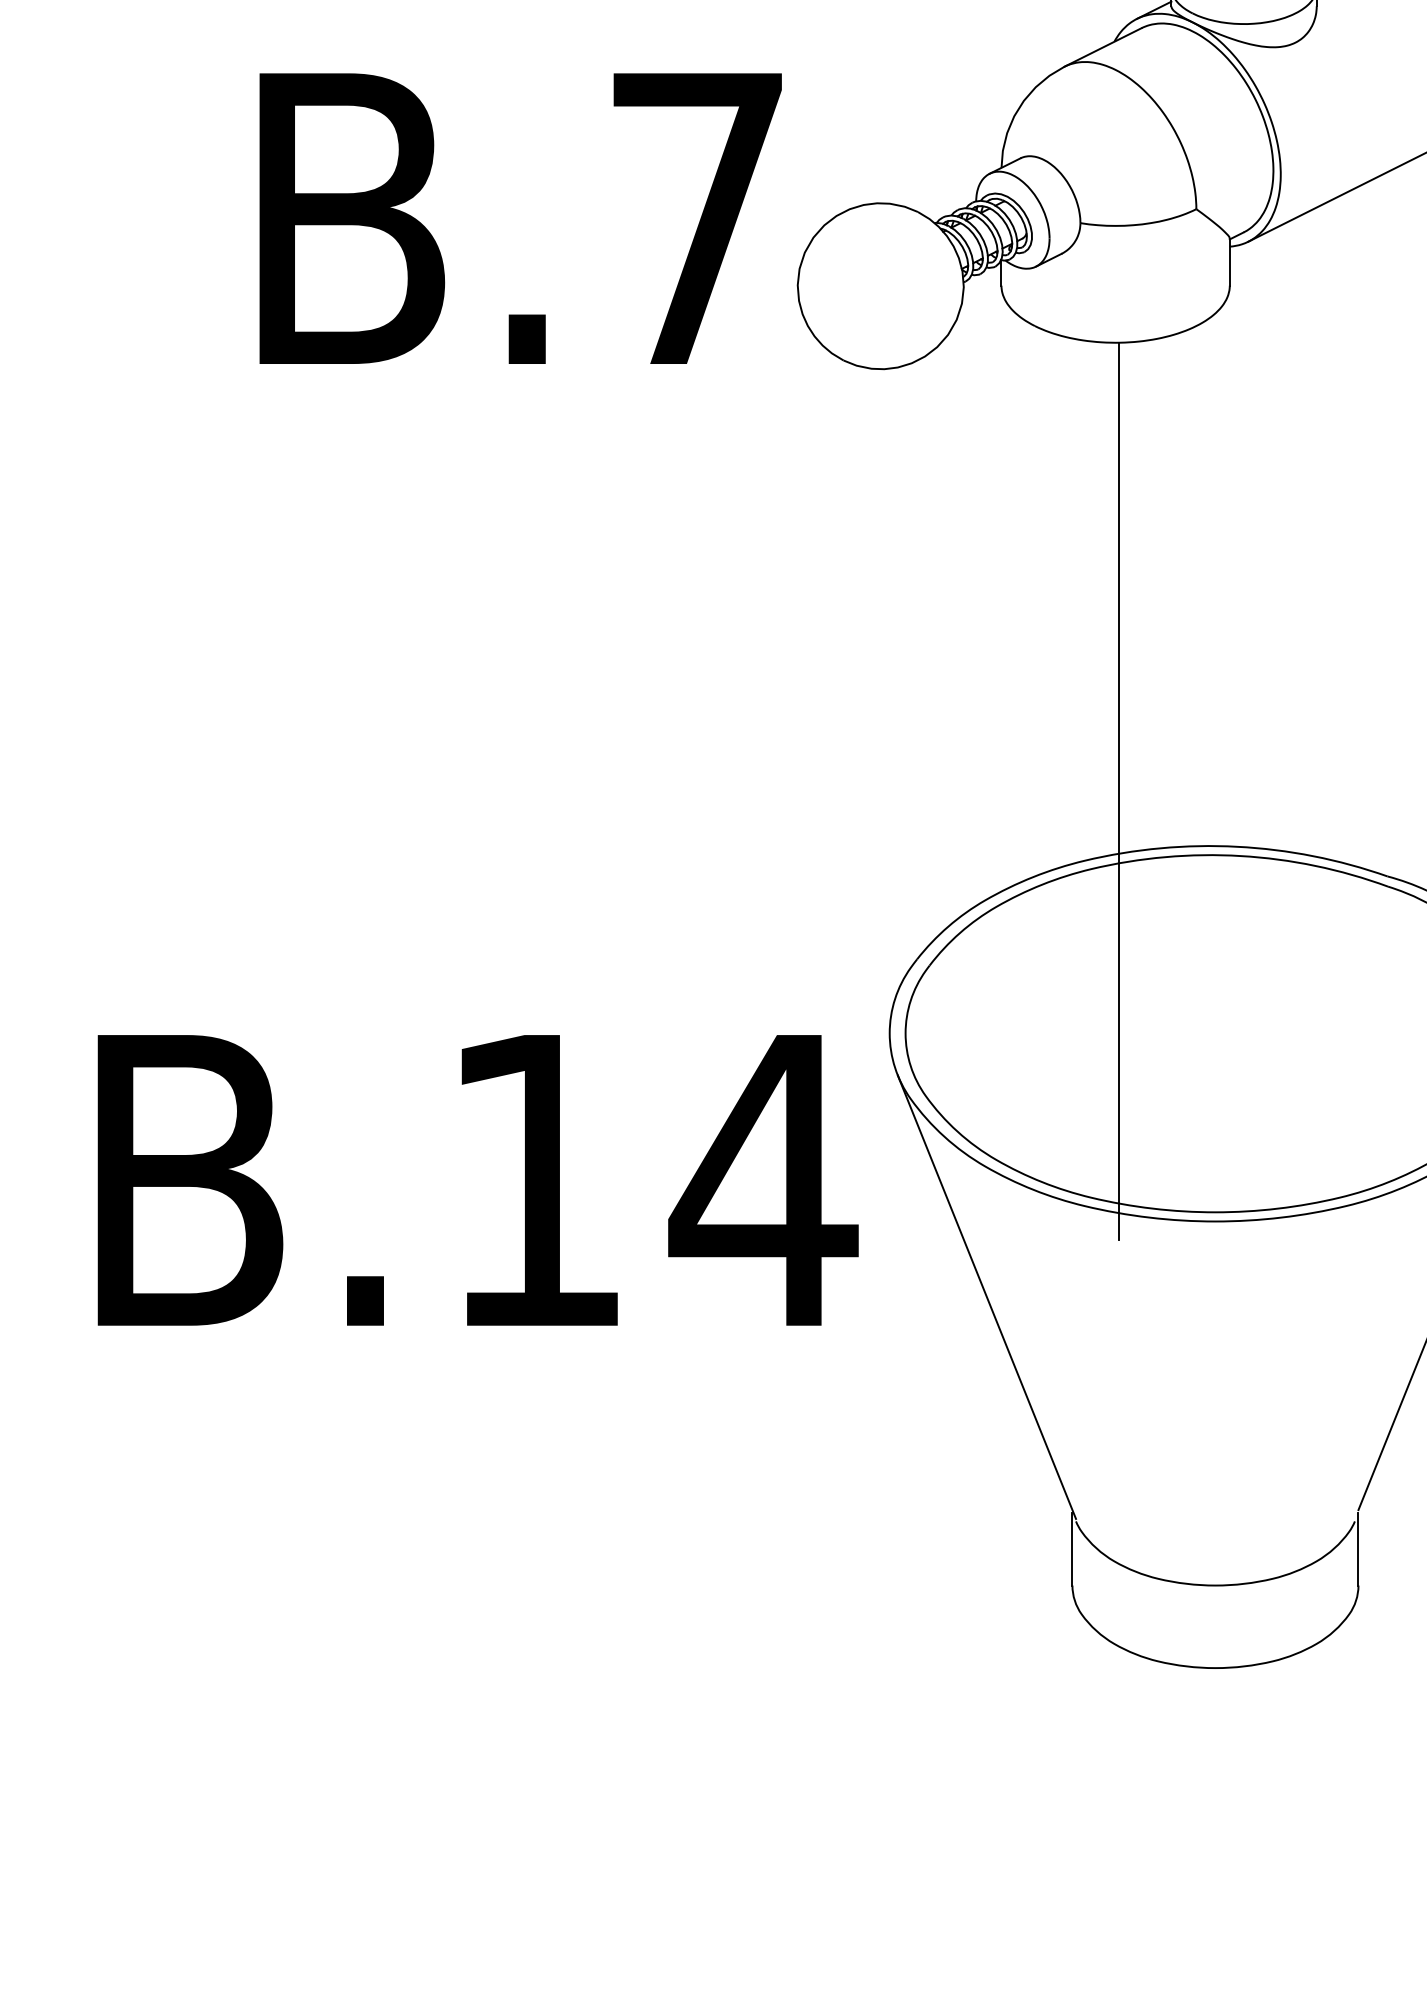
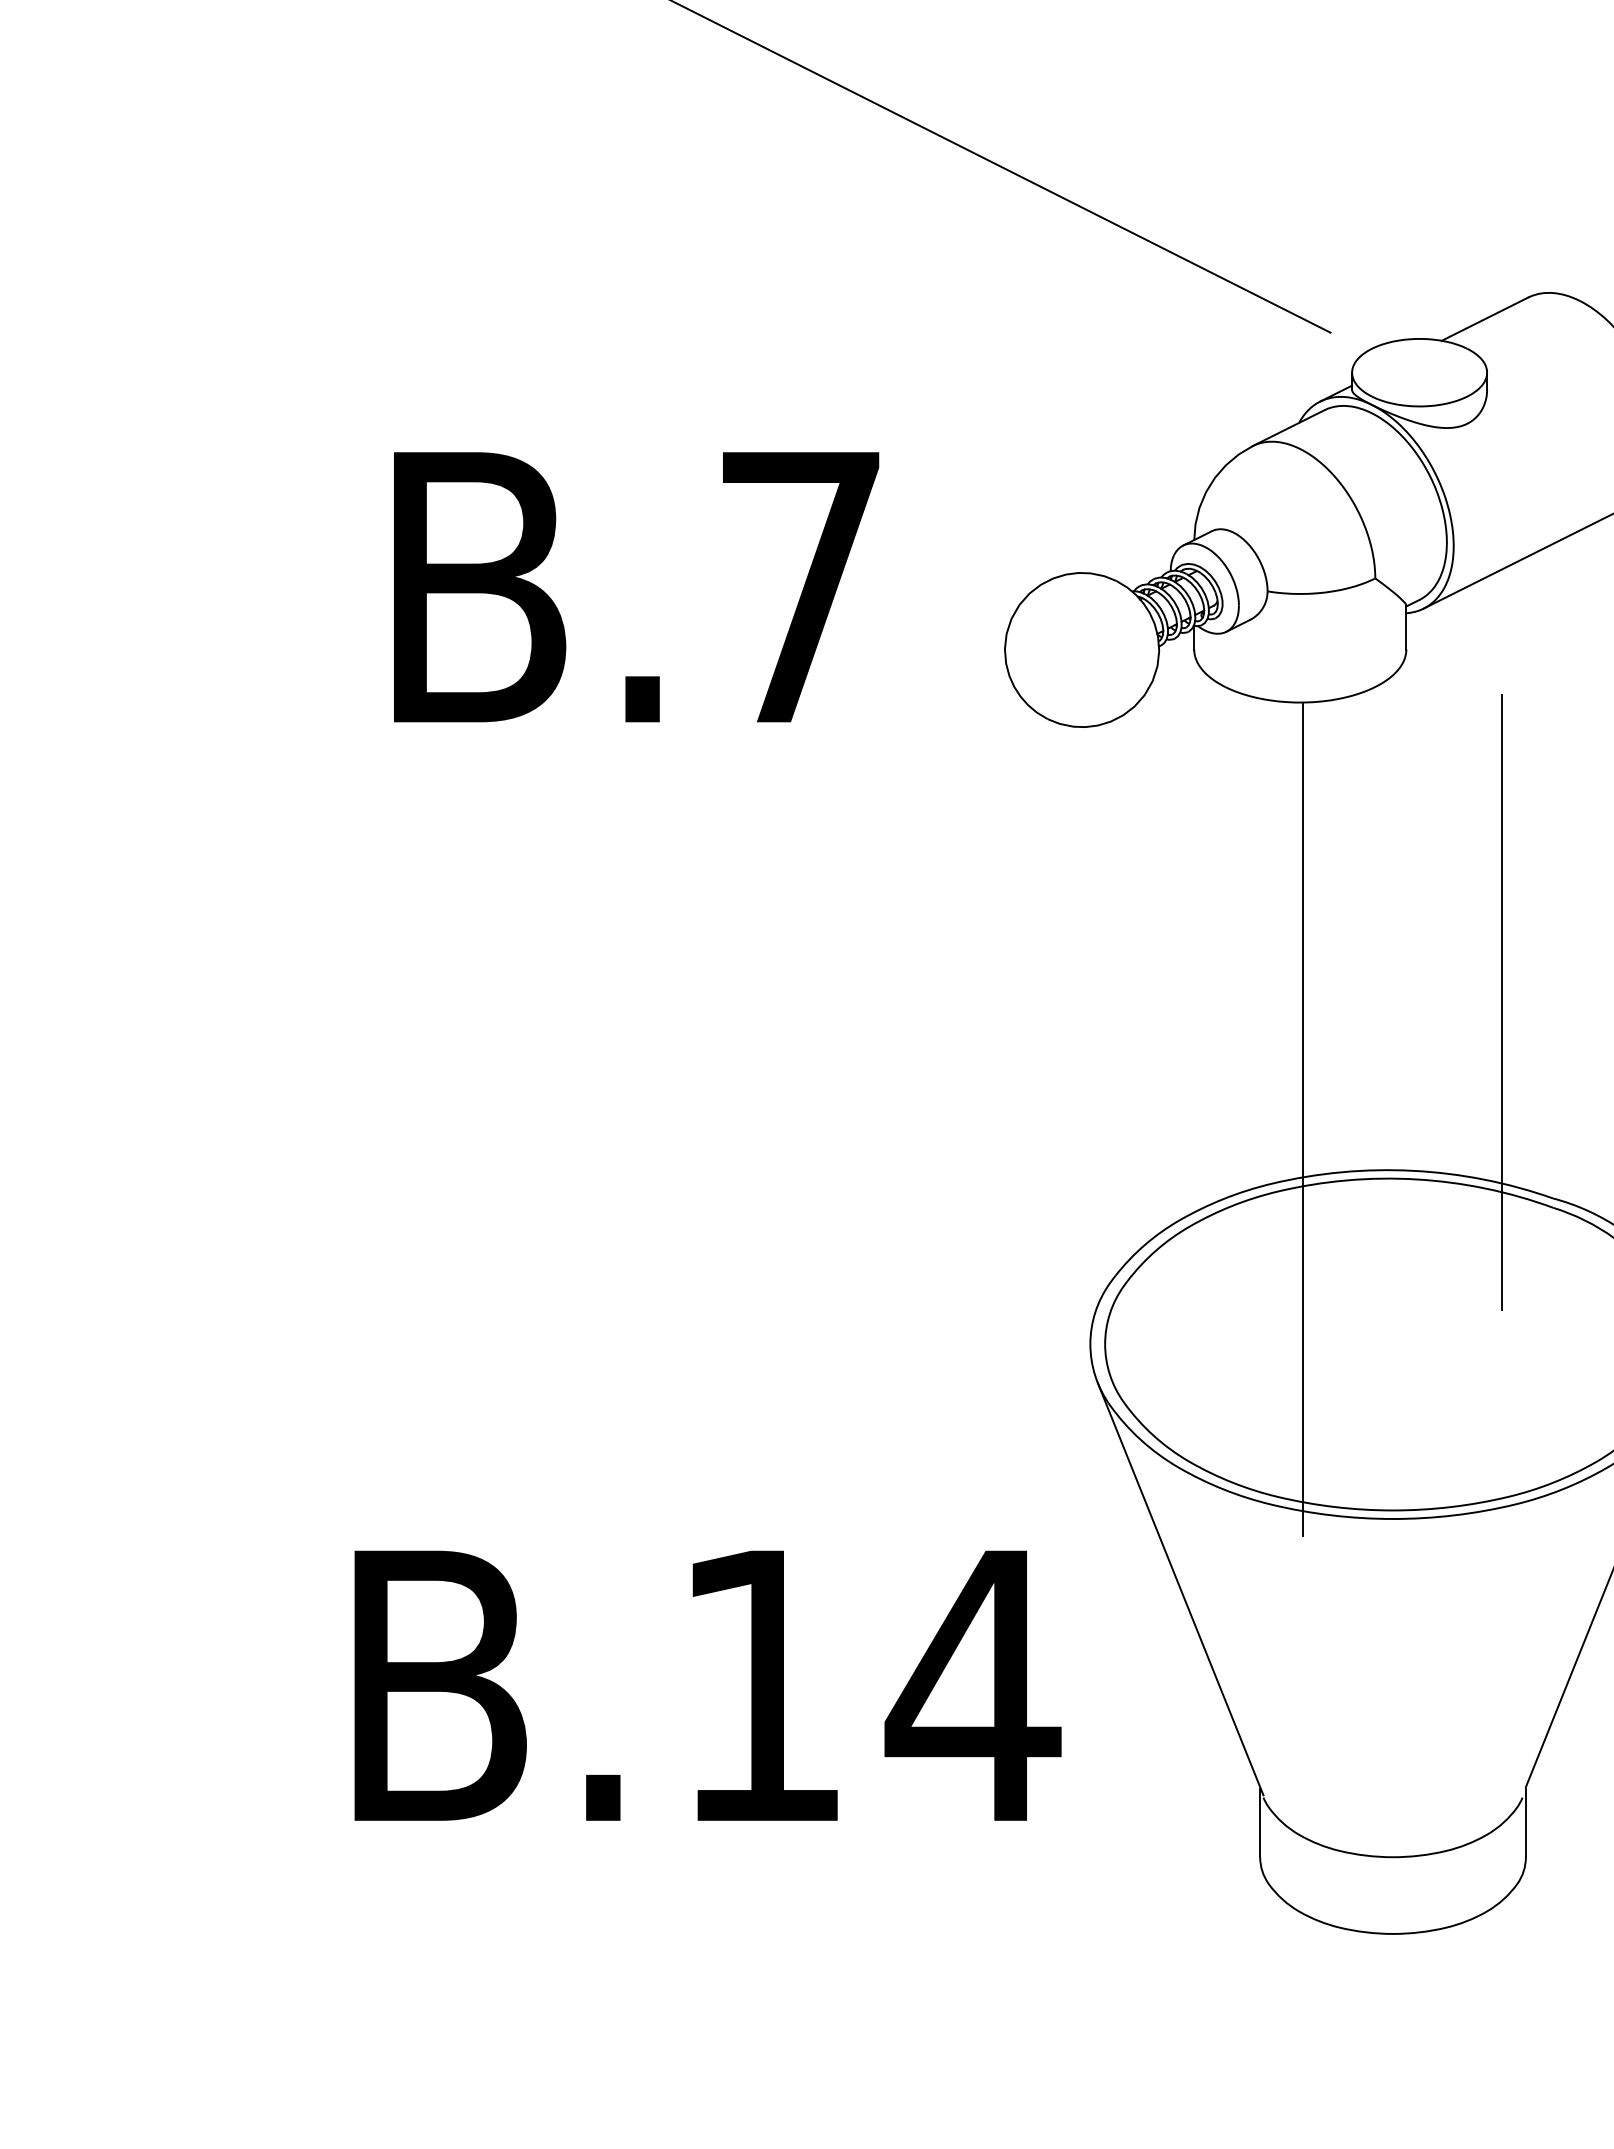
text: (520, 218) -> (636, 587), moved
line: (1332, 665) -> (1501, 1002), added
text: (477, 1180) -> (707, 1685), moved

